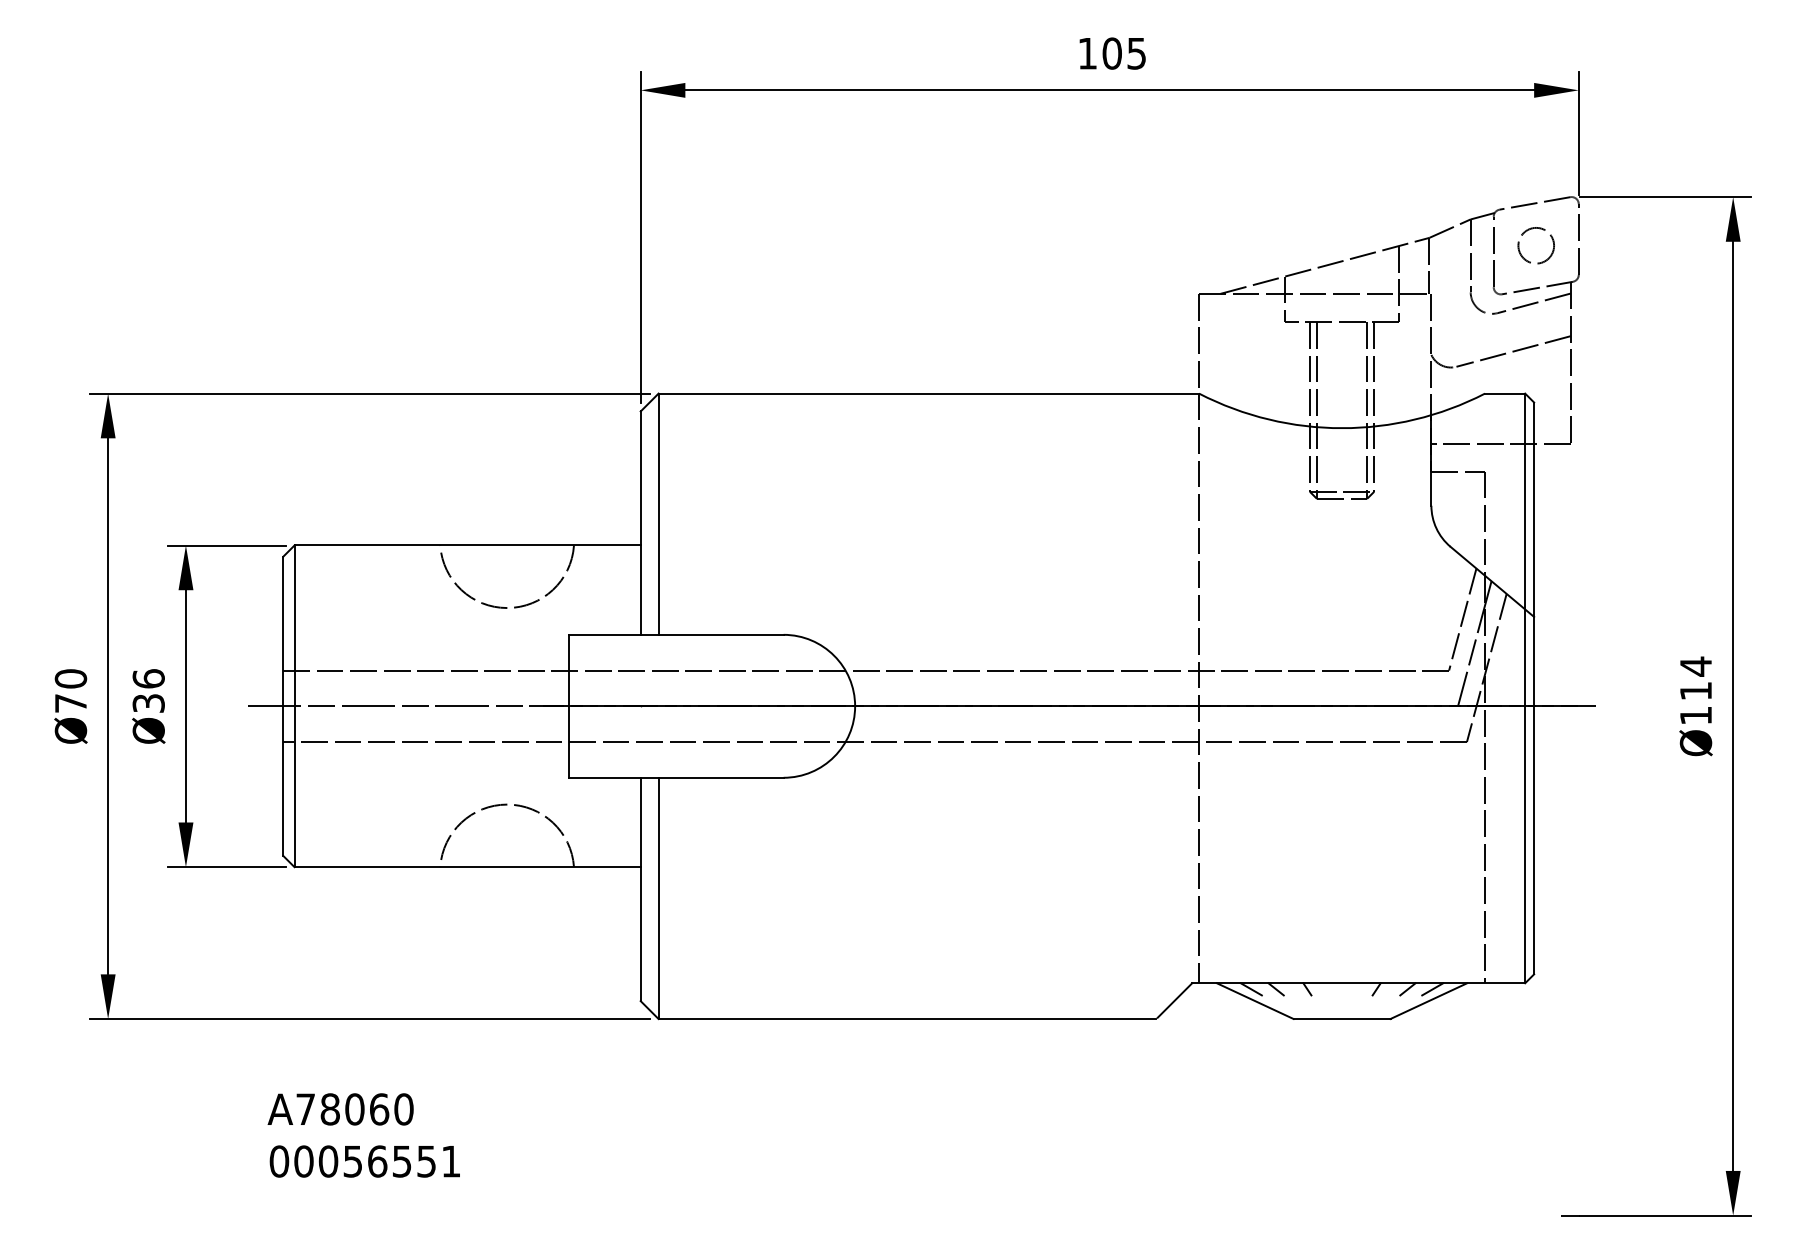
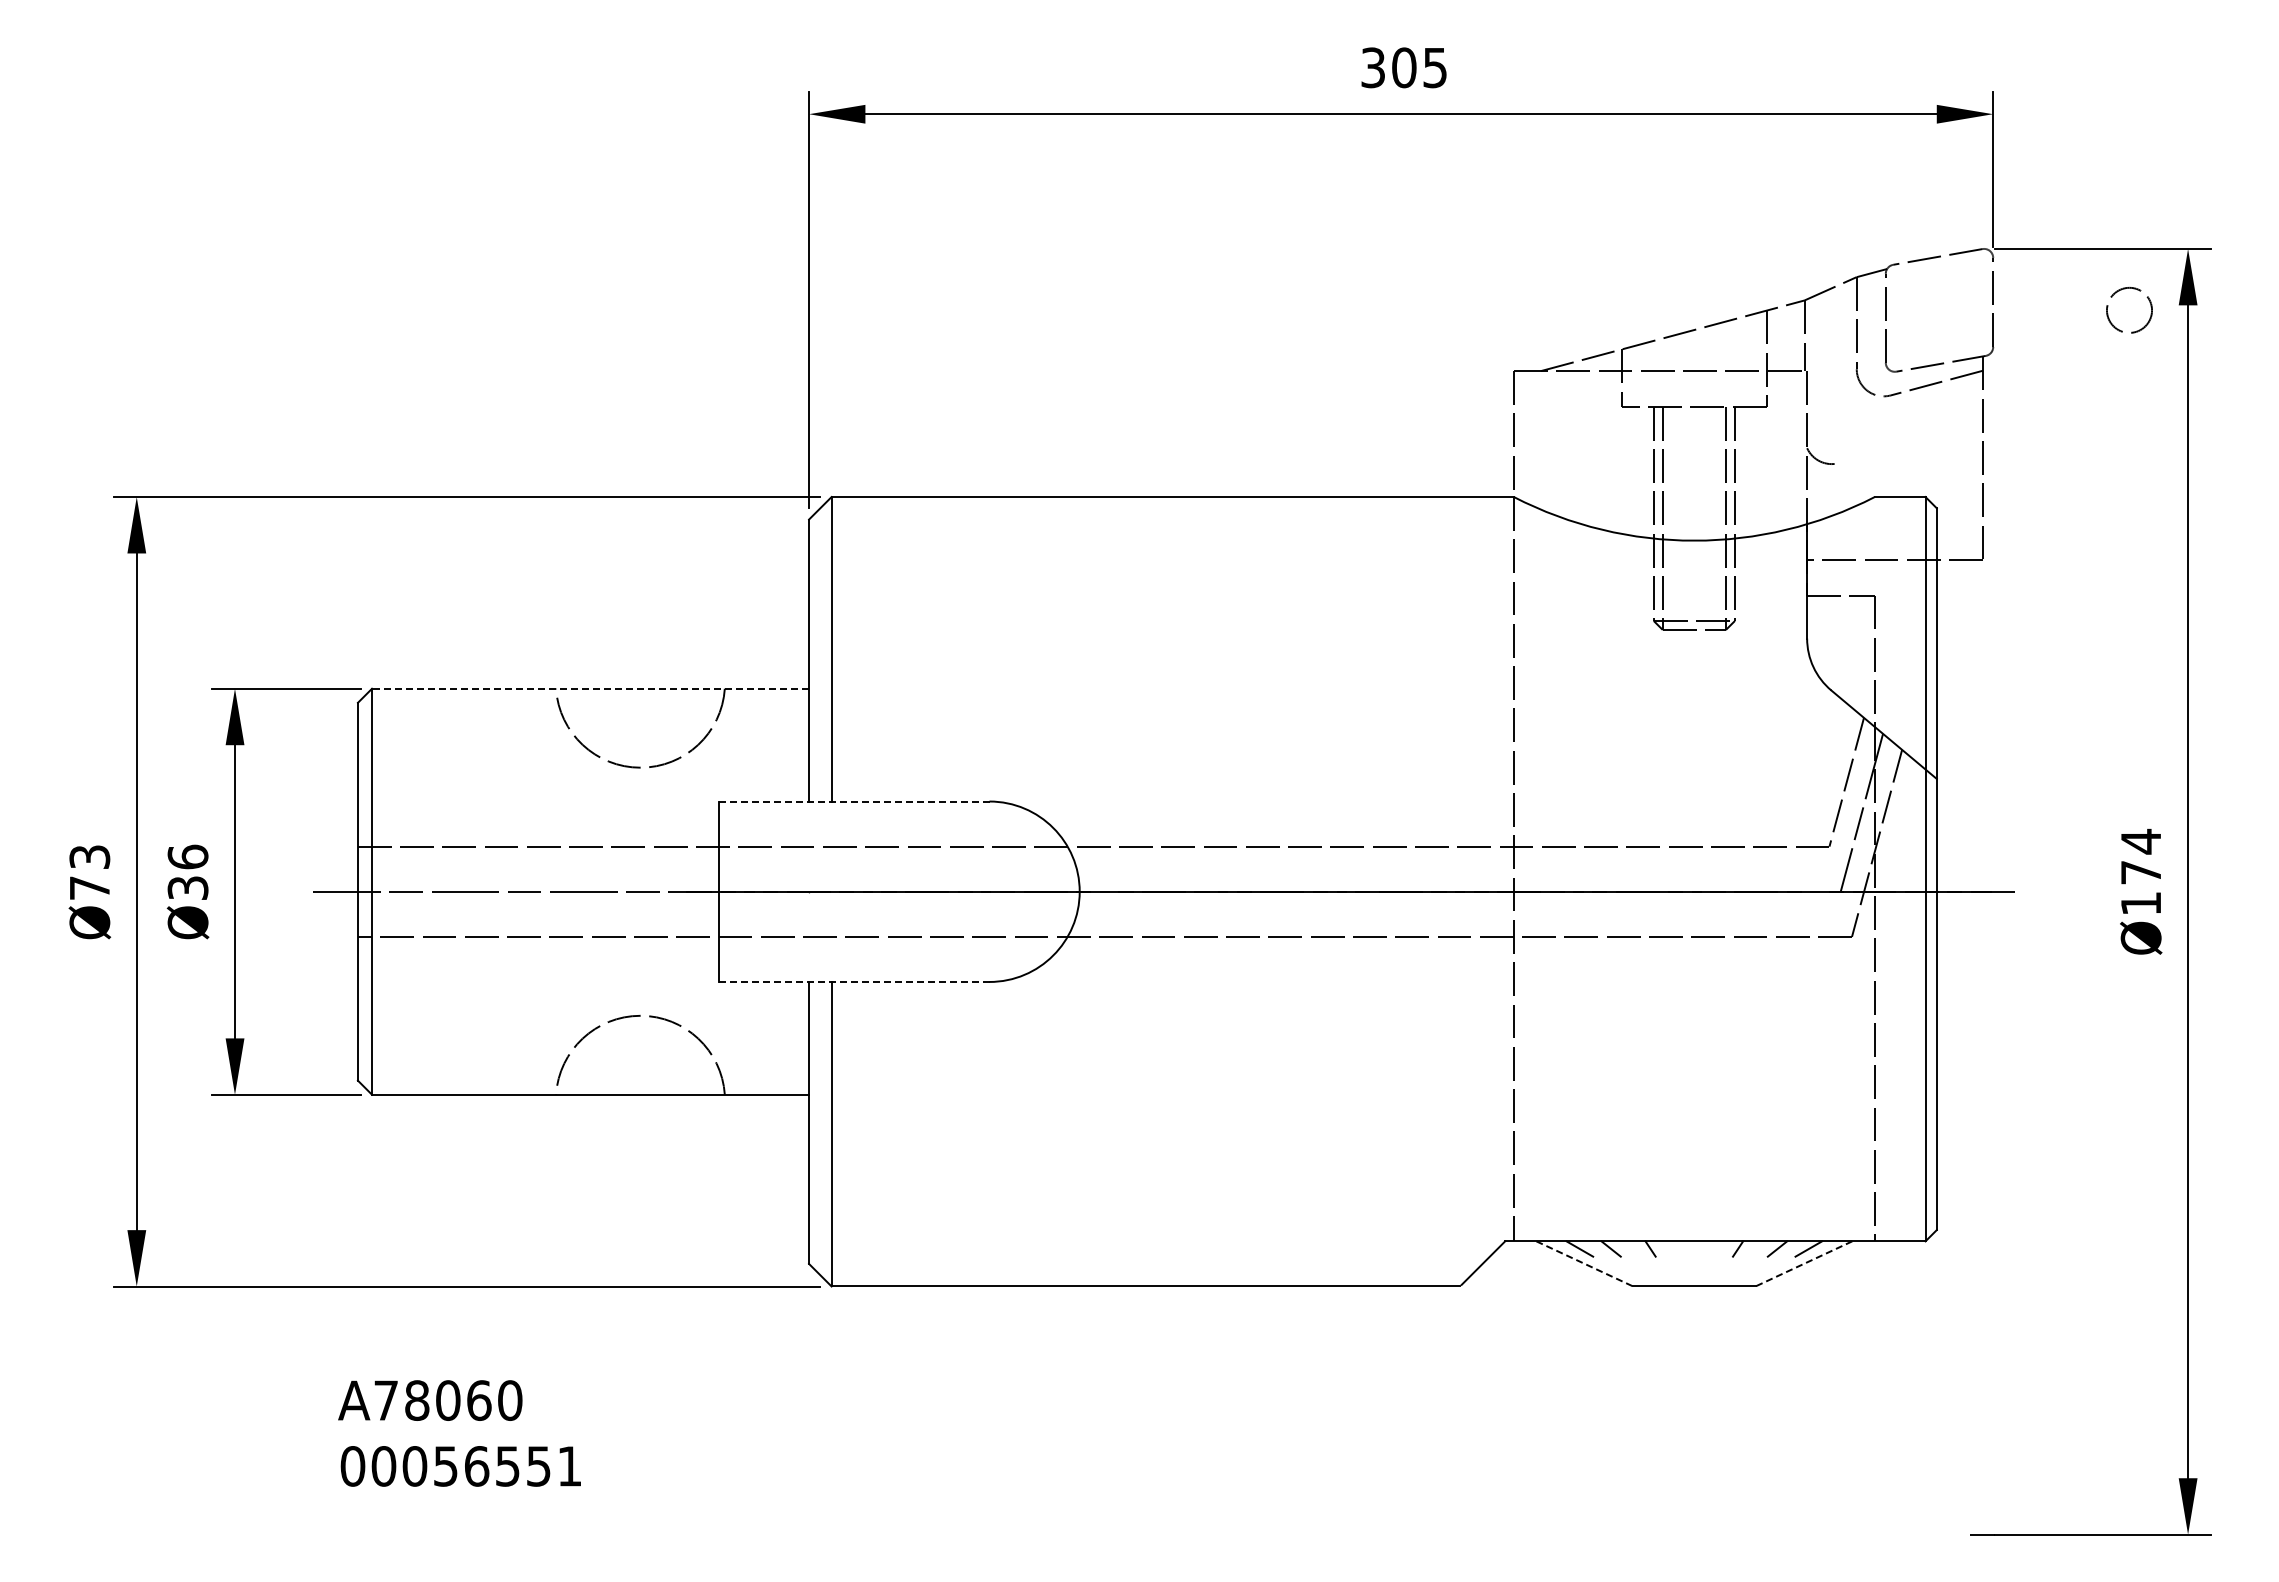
text: (1087, 53) -> (1372, 67), 105 -> 305
circle: (1536, 245) -> (2129, 309), moved
line: (1513, 351) -> (1910, 443), removed
line: (467, 545) -> (590, 688), solid -> dashed
line: (675, 634) -> (853, 801), solid -> dashed
text: (70, 678) -> (89, 856), Ø70 -> Ø73
text: (1695, 691) -> (2140, 872), Ø114 -> Ø174
line: (675, 777) -> (853, 981), solid -> dashed
line: (1255, 1001) -> (1585, 1264), solid -> dashed
line: (1428, 1001) -> (1803, 1264), solid -> dashed

